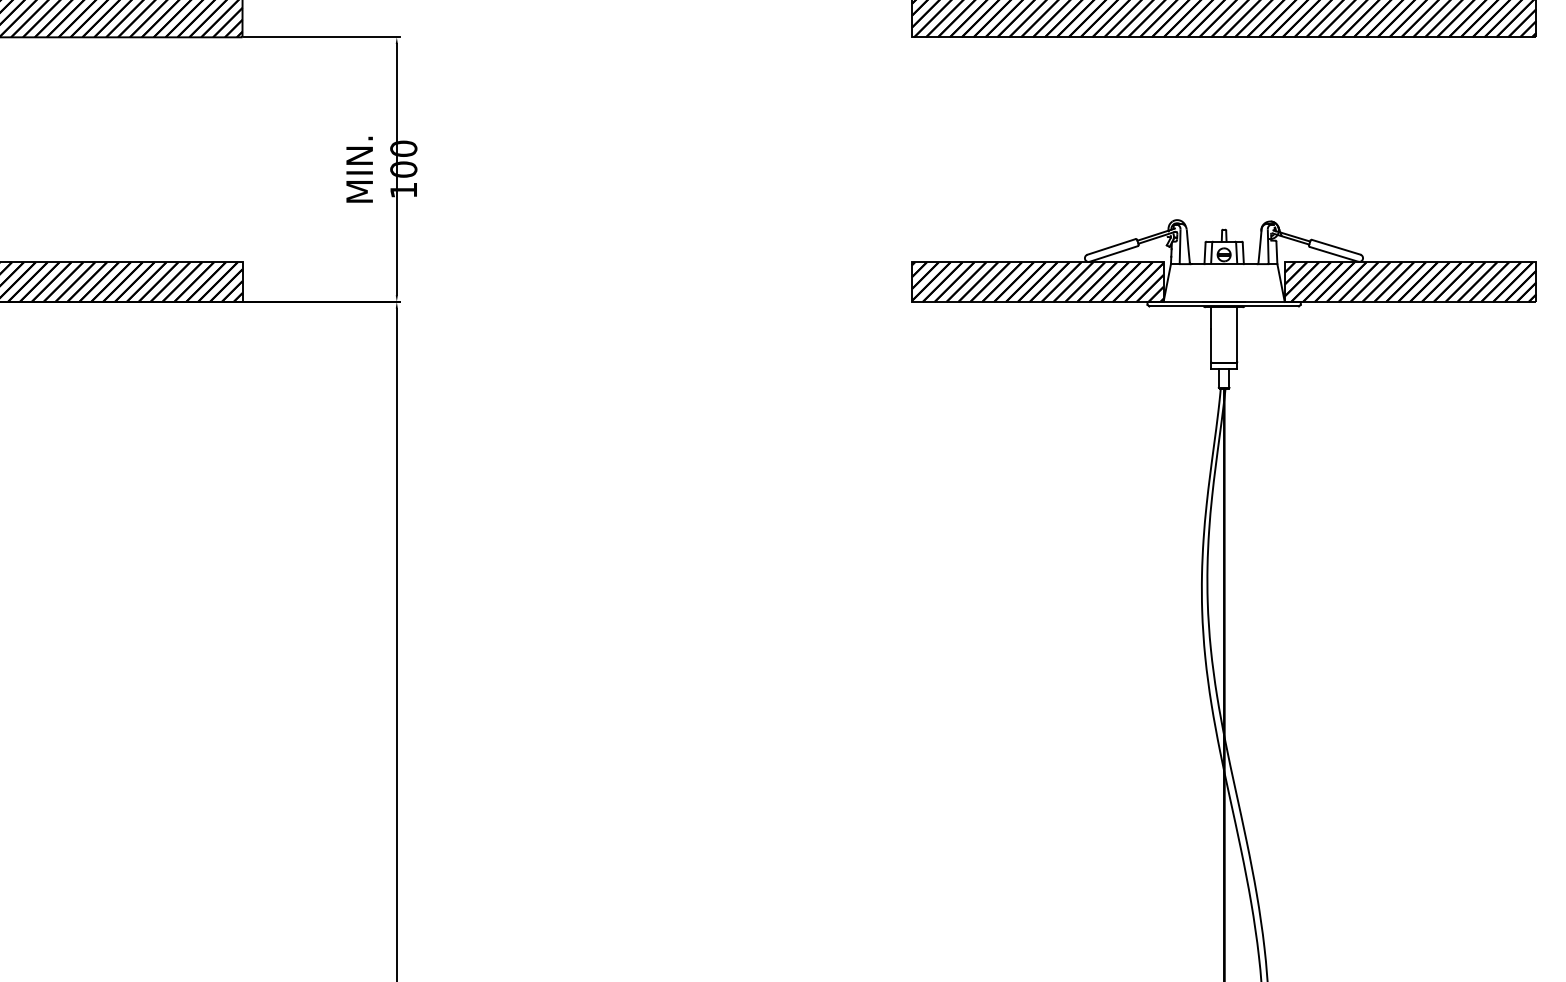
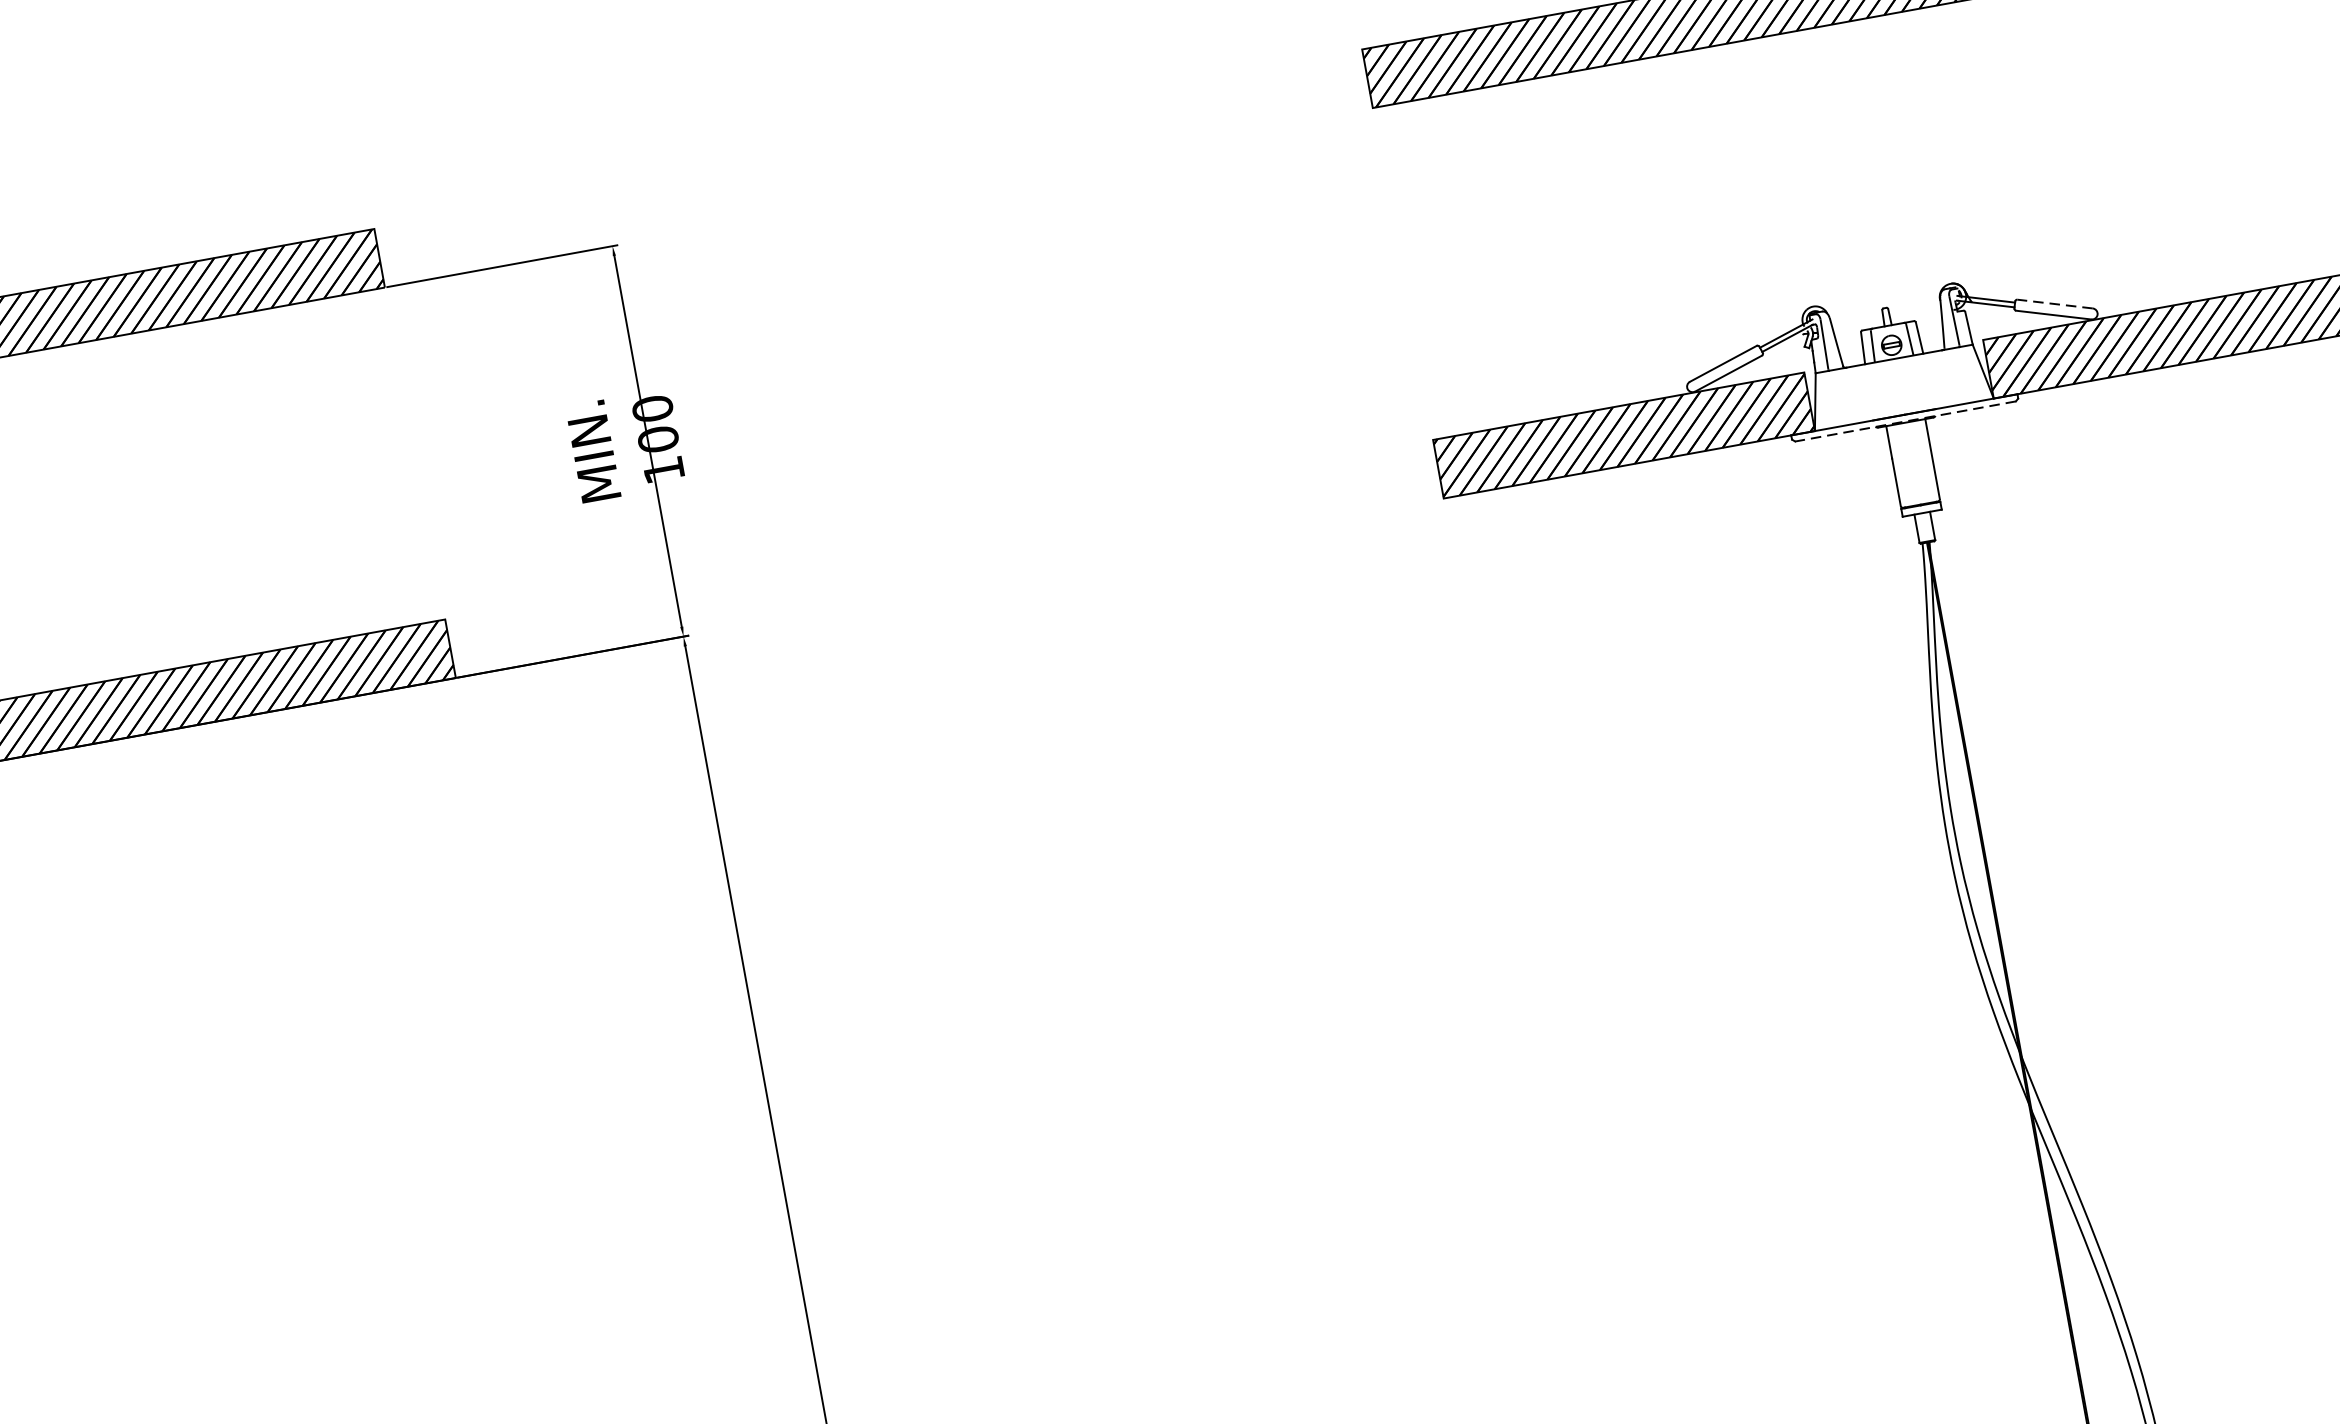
line: (1335, 247) -> (2054, 304), solid -> dashed
line: (1224, 306) -> (1906, 421), solid -> dashed

